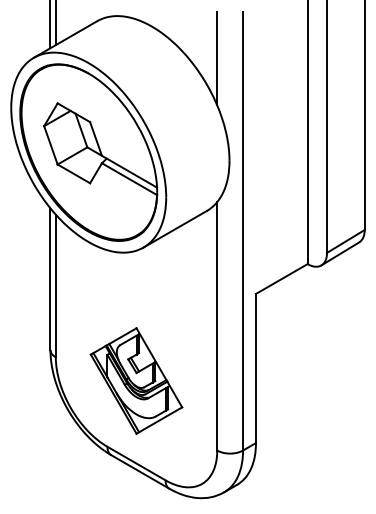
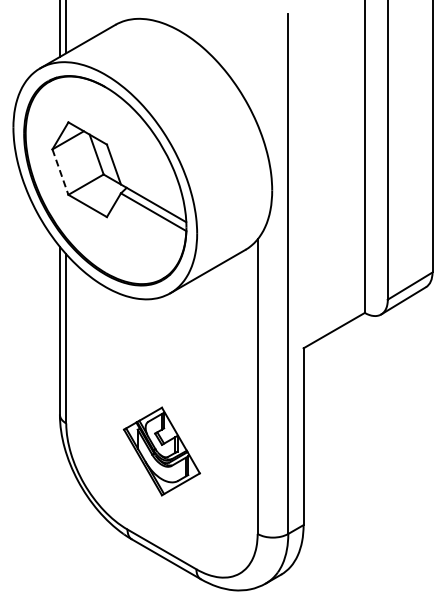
line: (217, 58) -> (257, 69), removed
line: (50, 145) -> (60, 172), solid -> dashed
part: (136, 380) -> (161, 451), size x0.7

